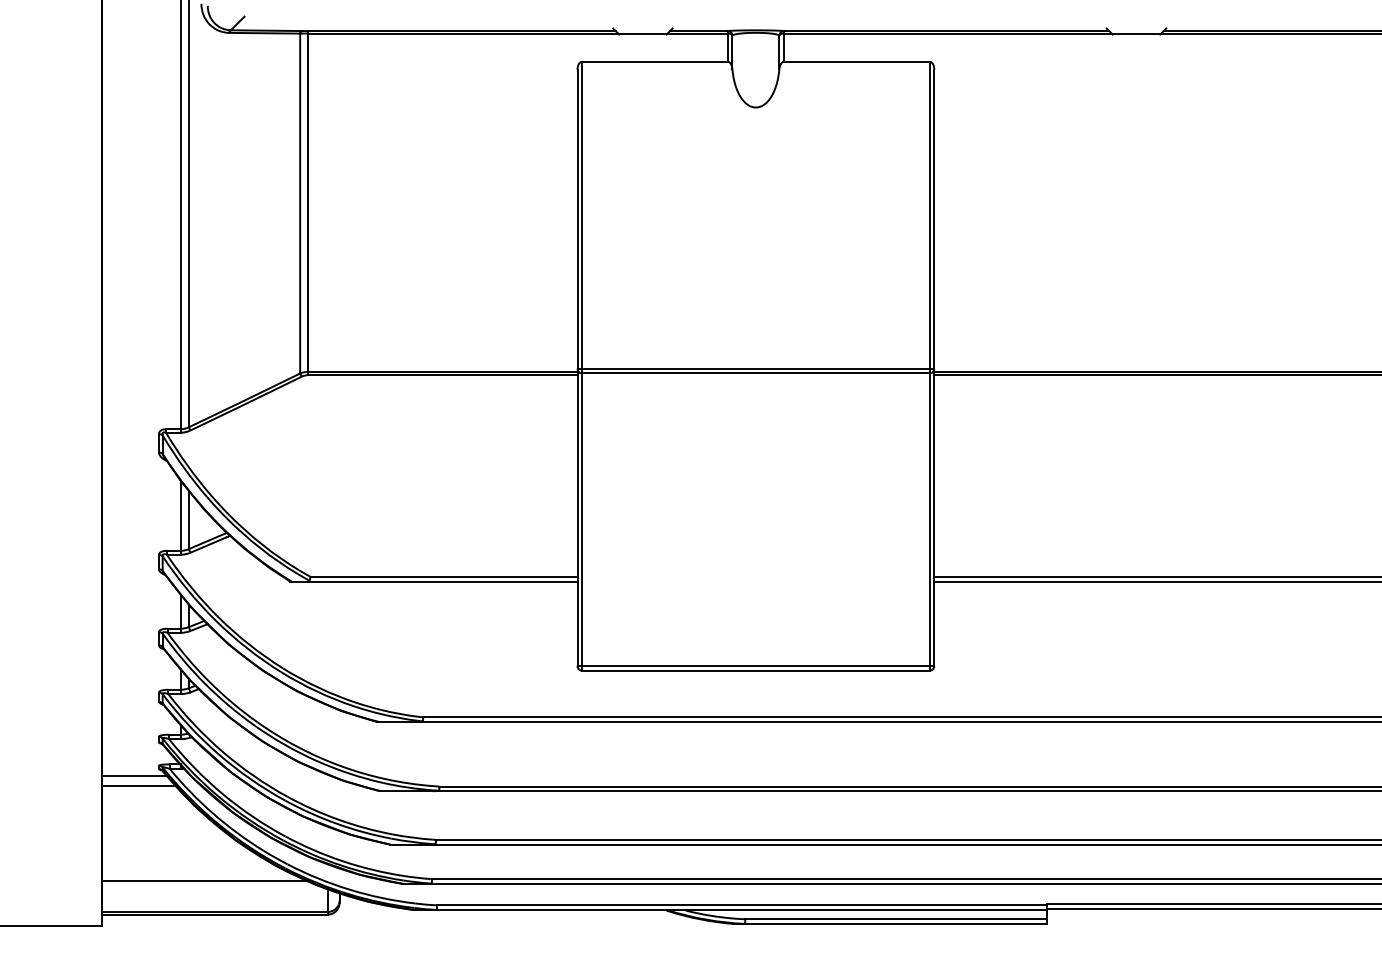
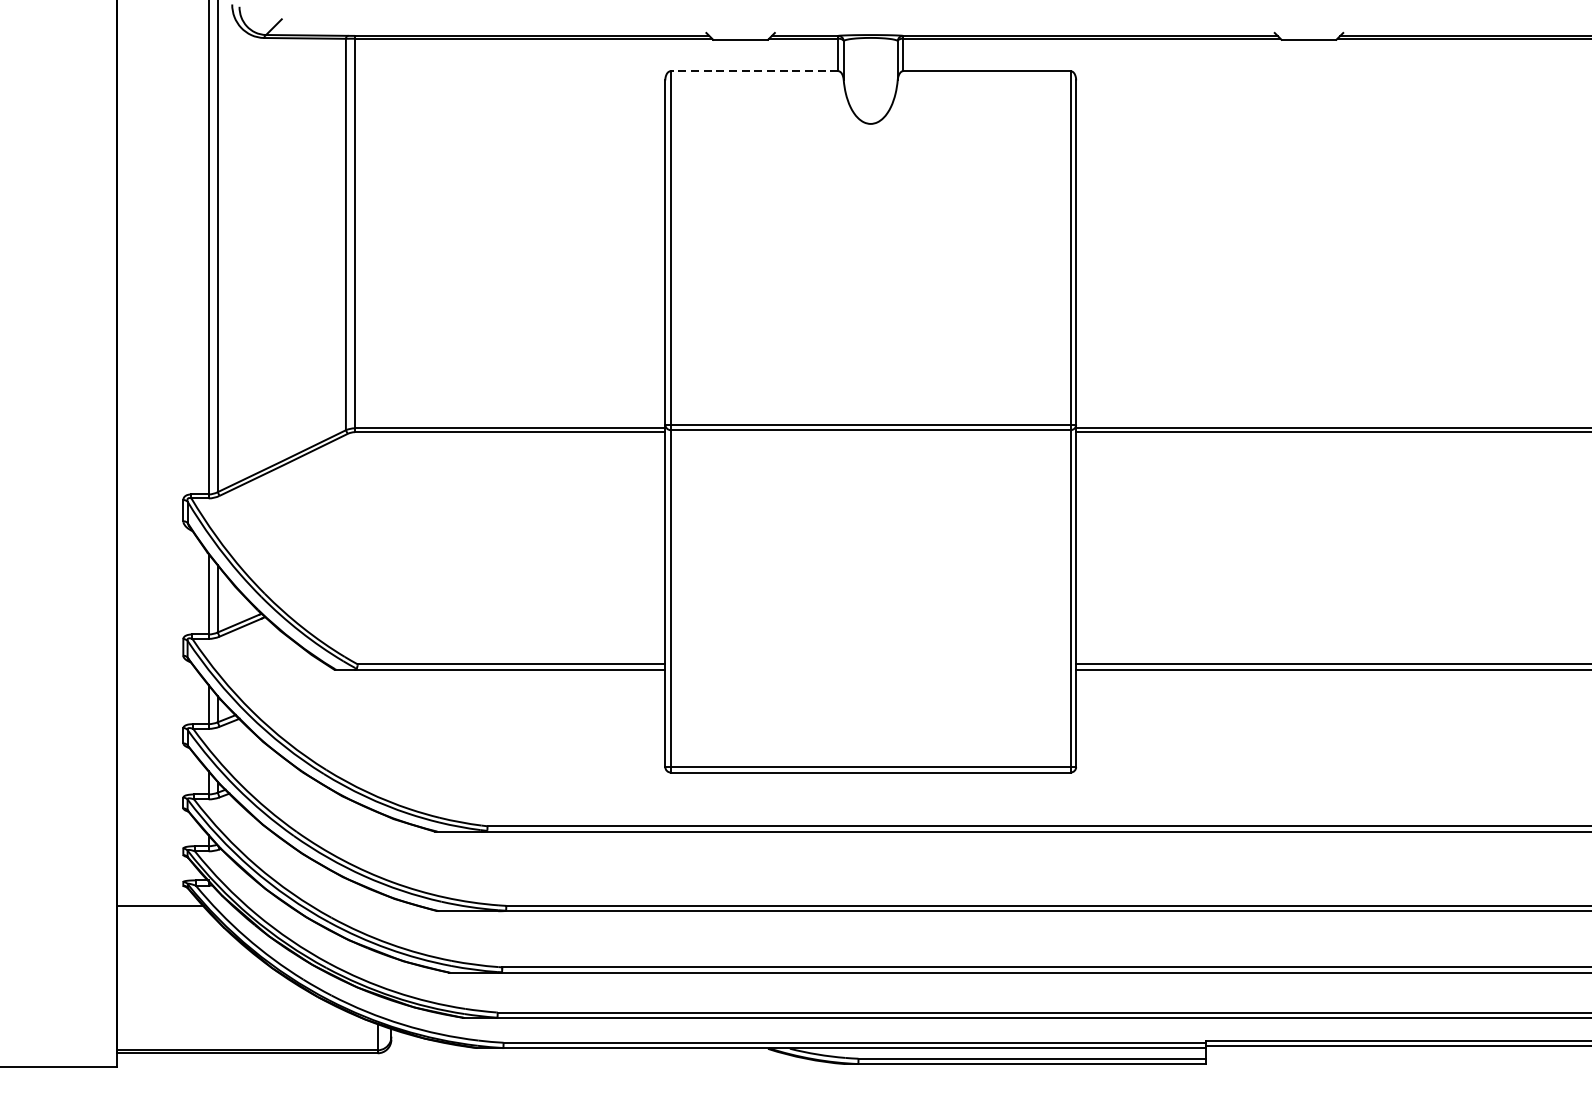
line: (655, 61) -> (755, 70), solid -> dashed
line: (134, 776) -> (155, 894), removed
line: (204, 881) -> (235, 1015), removed

